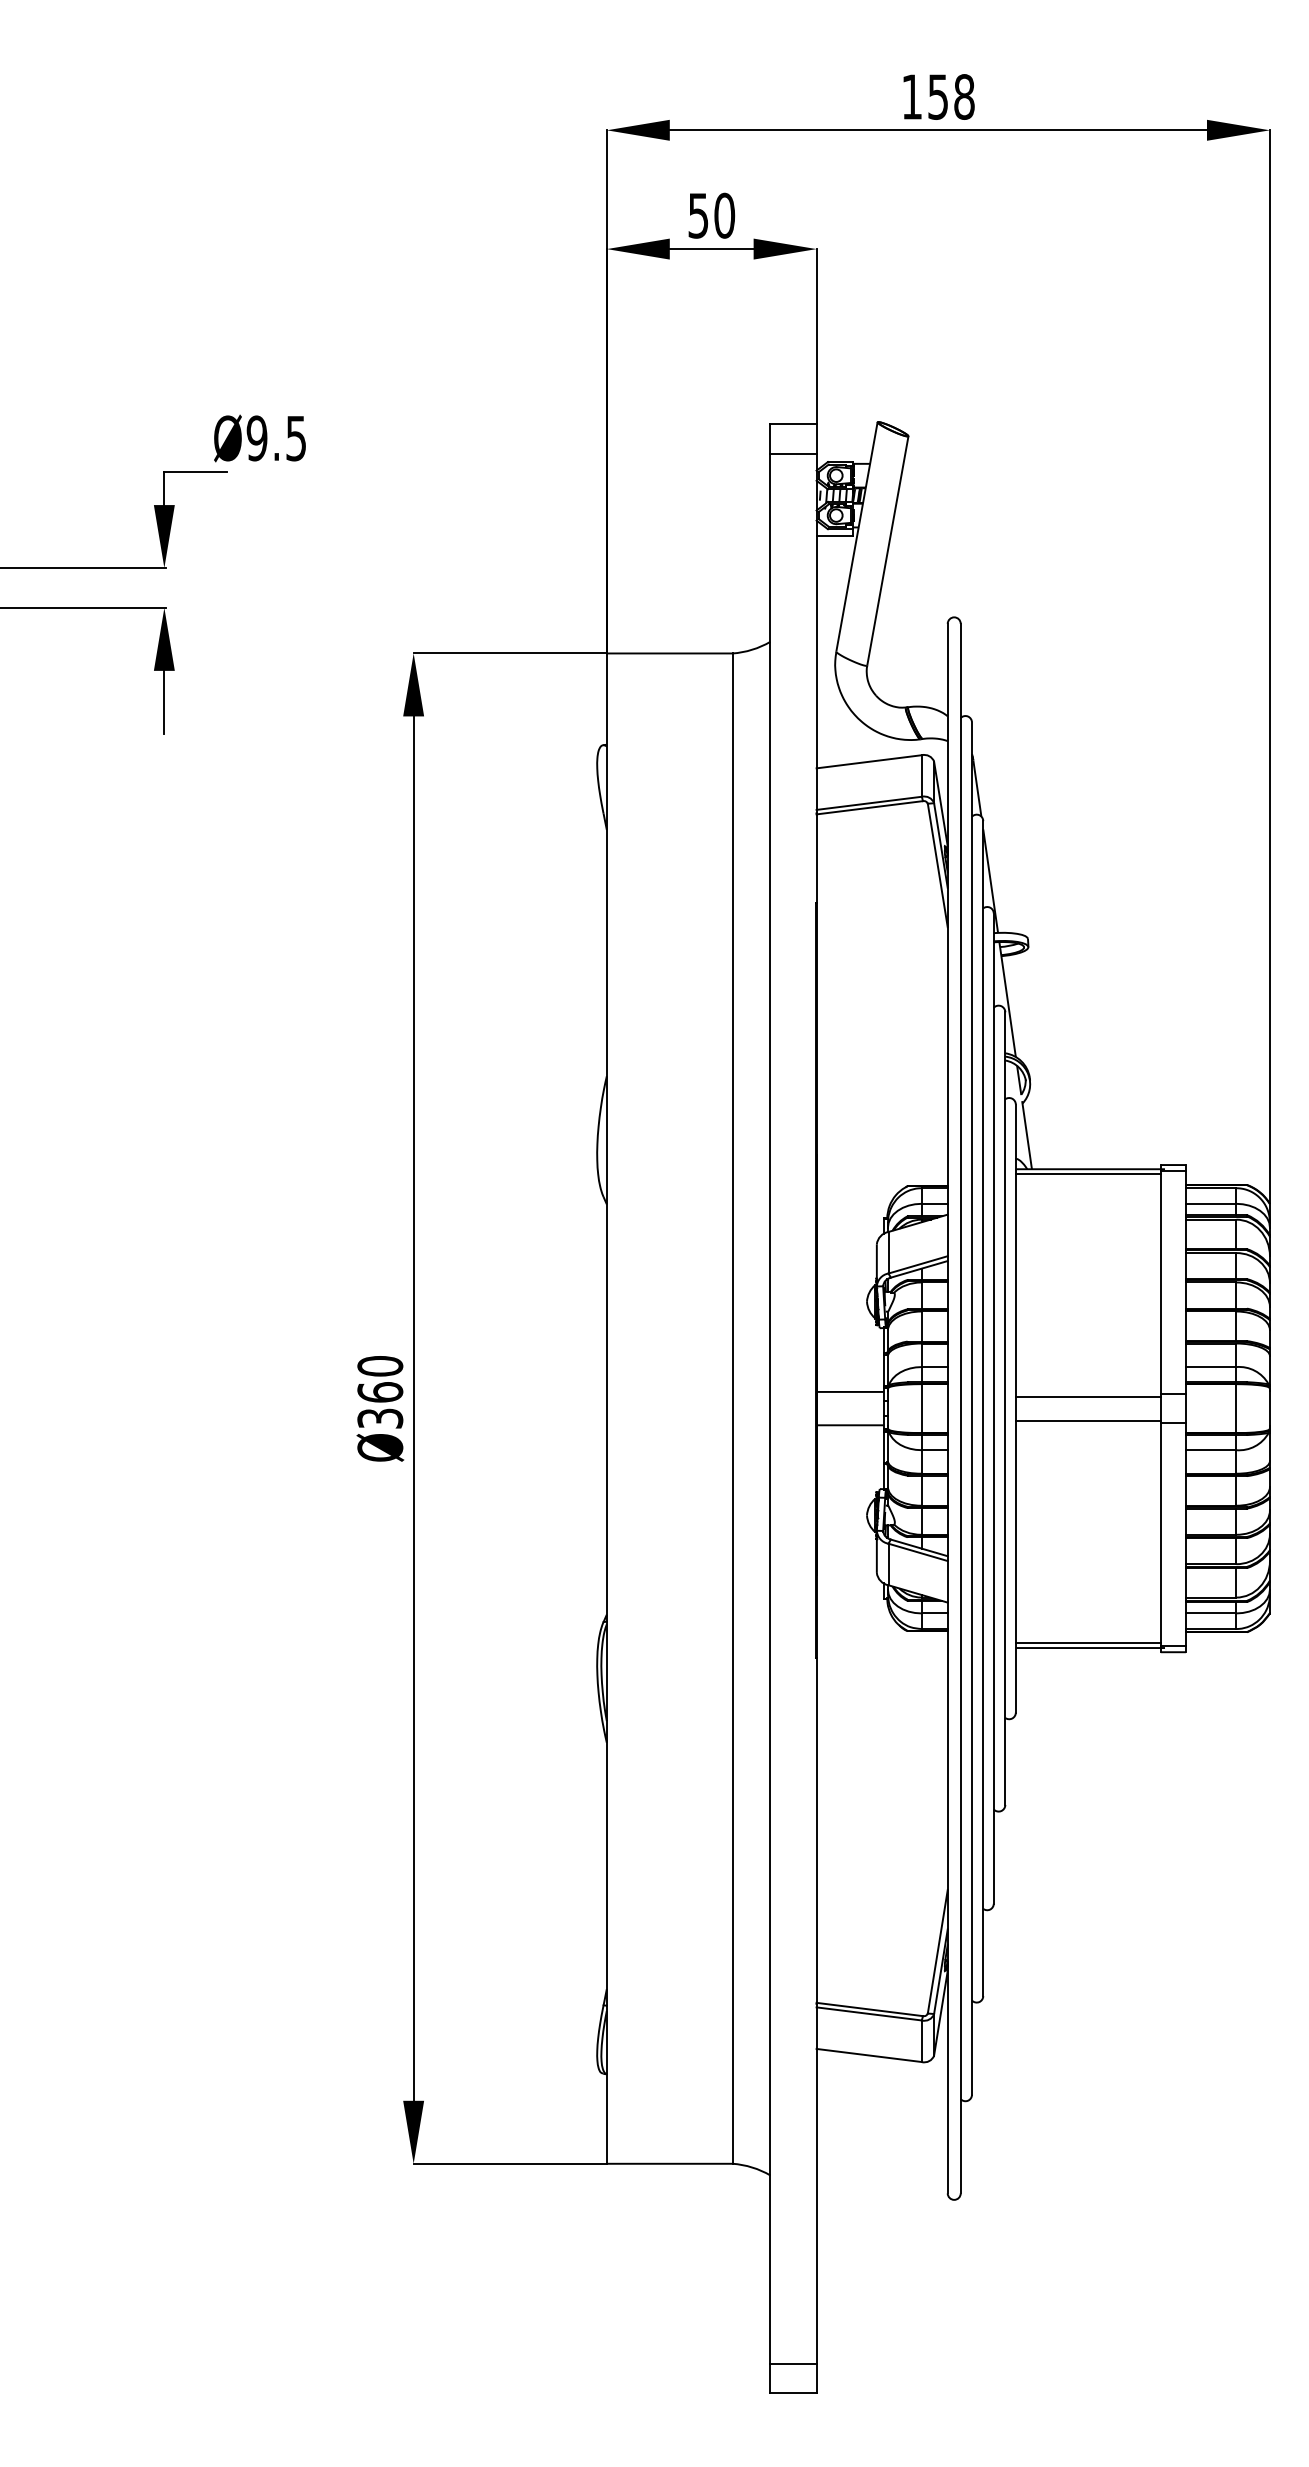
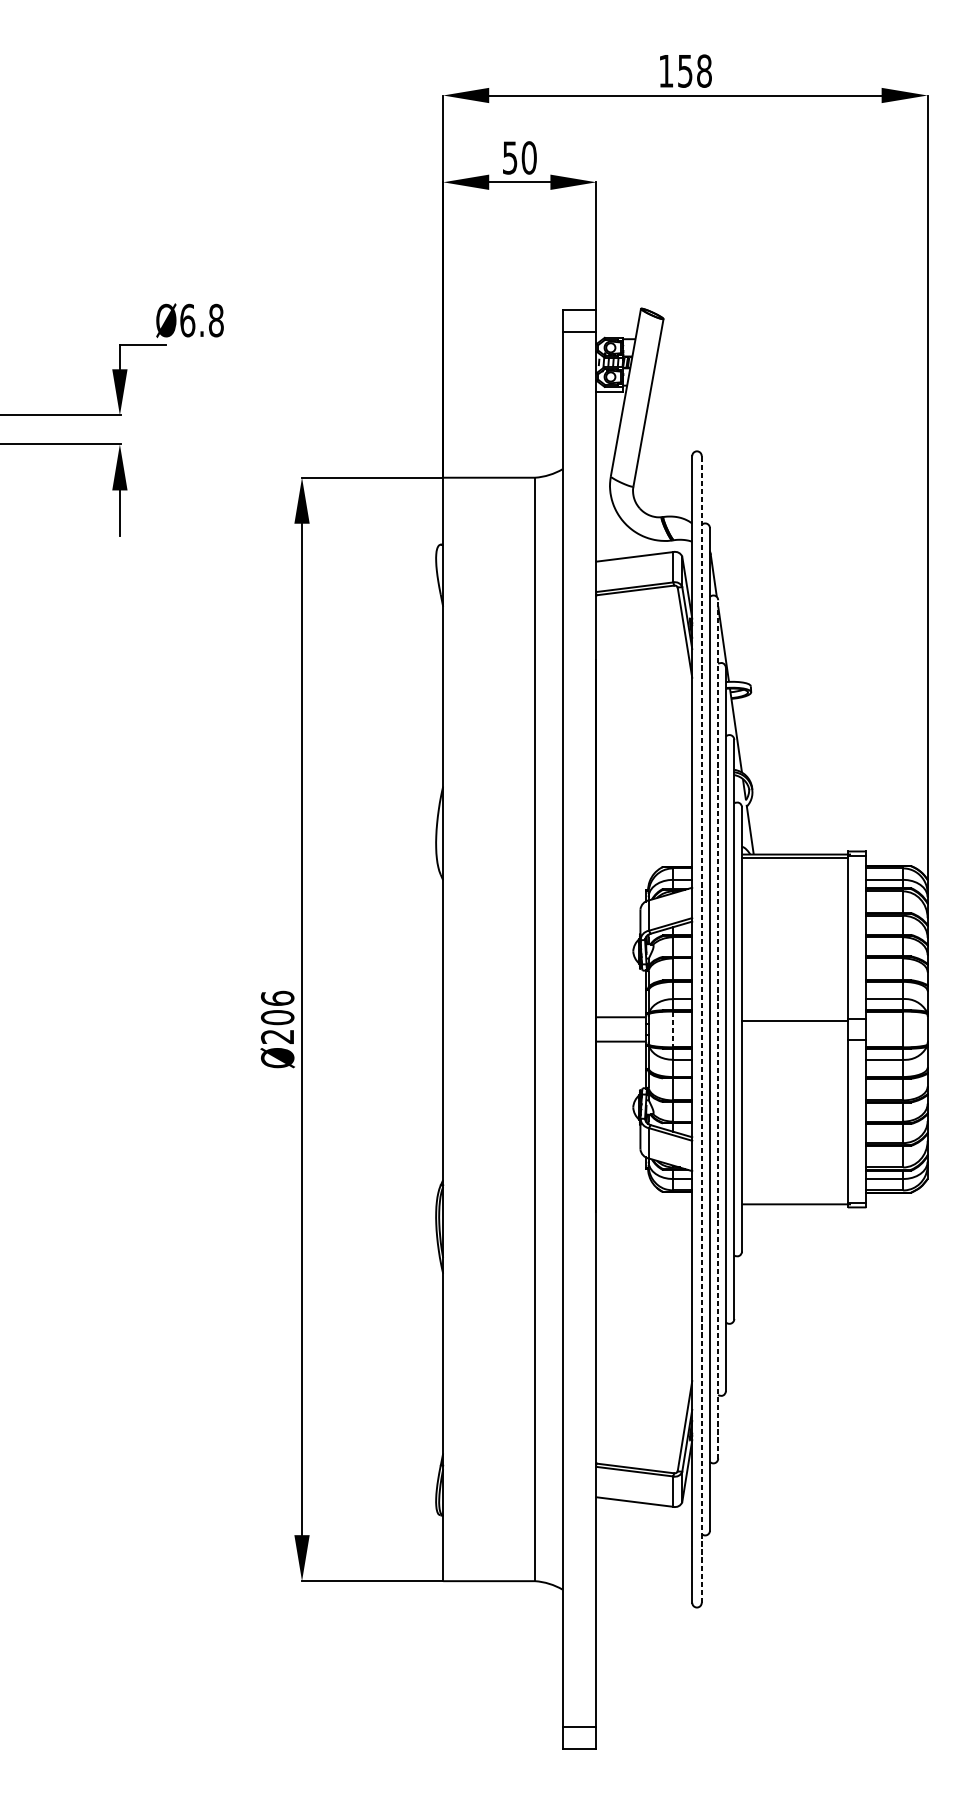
text: (276, 438) -> (201, 320), Ø9.5 -> Ø6.8
text: (380, 1391) -> (277, 1016), Ø360 -> Ø206
line: (960, 1408) -> (701, 1029), solid -> dashed
line: (983, 1408) -> (718, 1029), solid -> dashed
line: (921, 1409) -> (673, 1030), solid -> dashed
line: (1087, 1420) -> (794, 1038), removed
line: (1087, 1643) -> (794, 1201), removed

